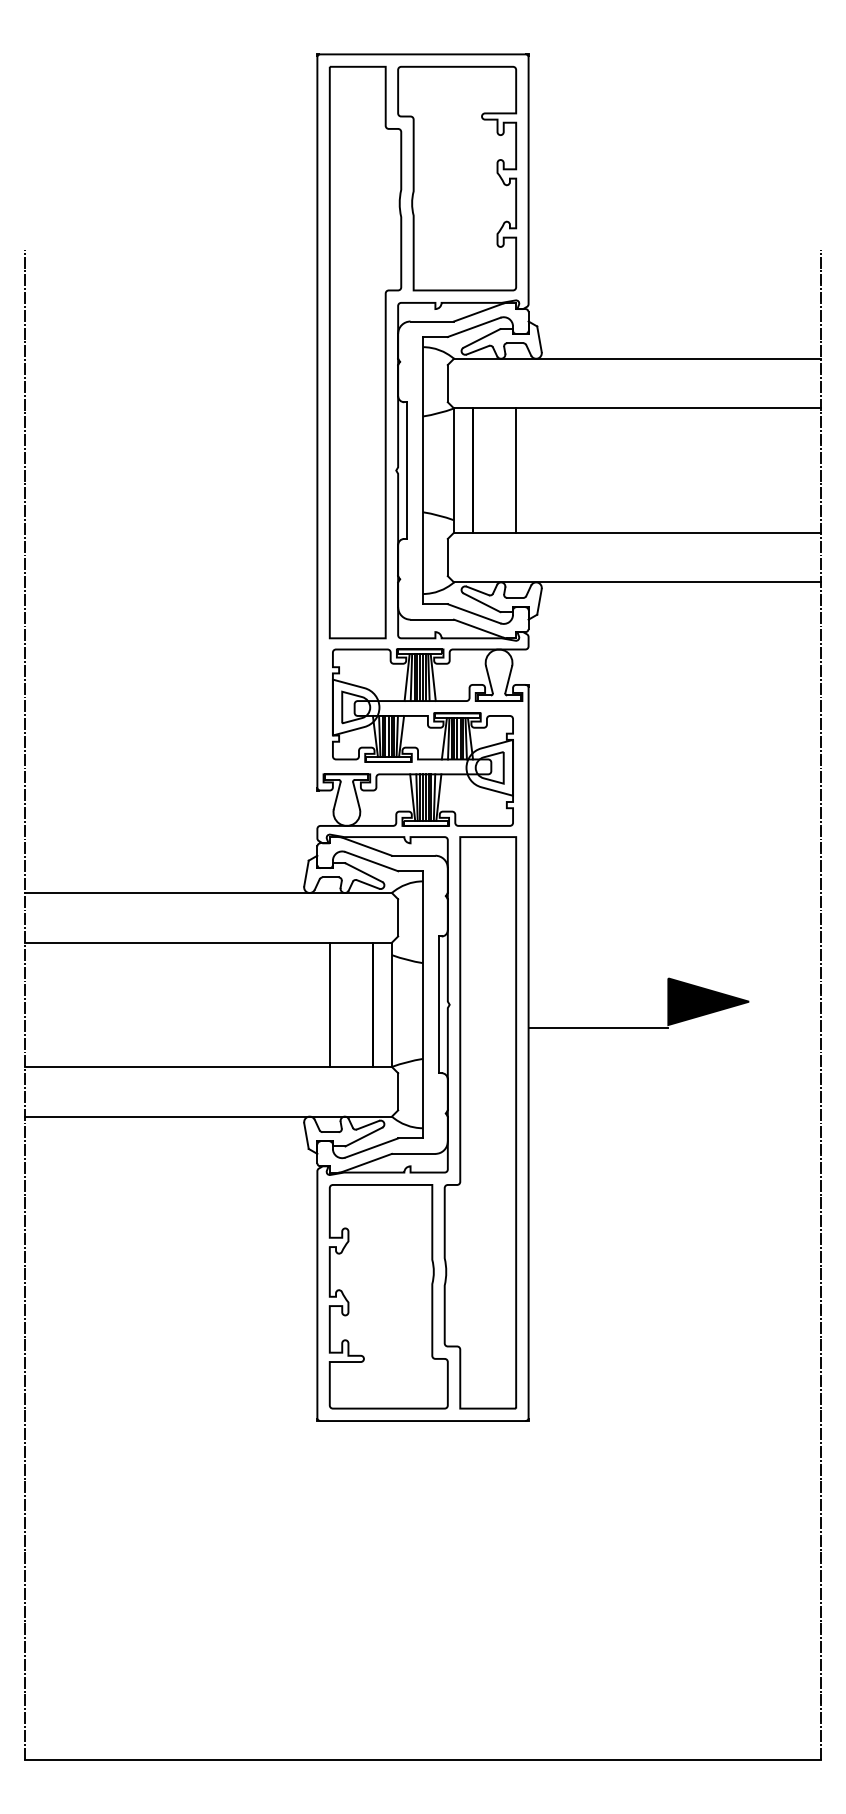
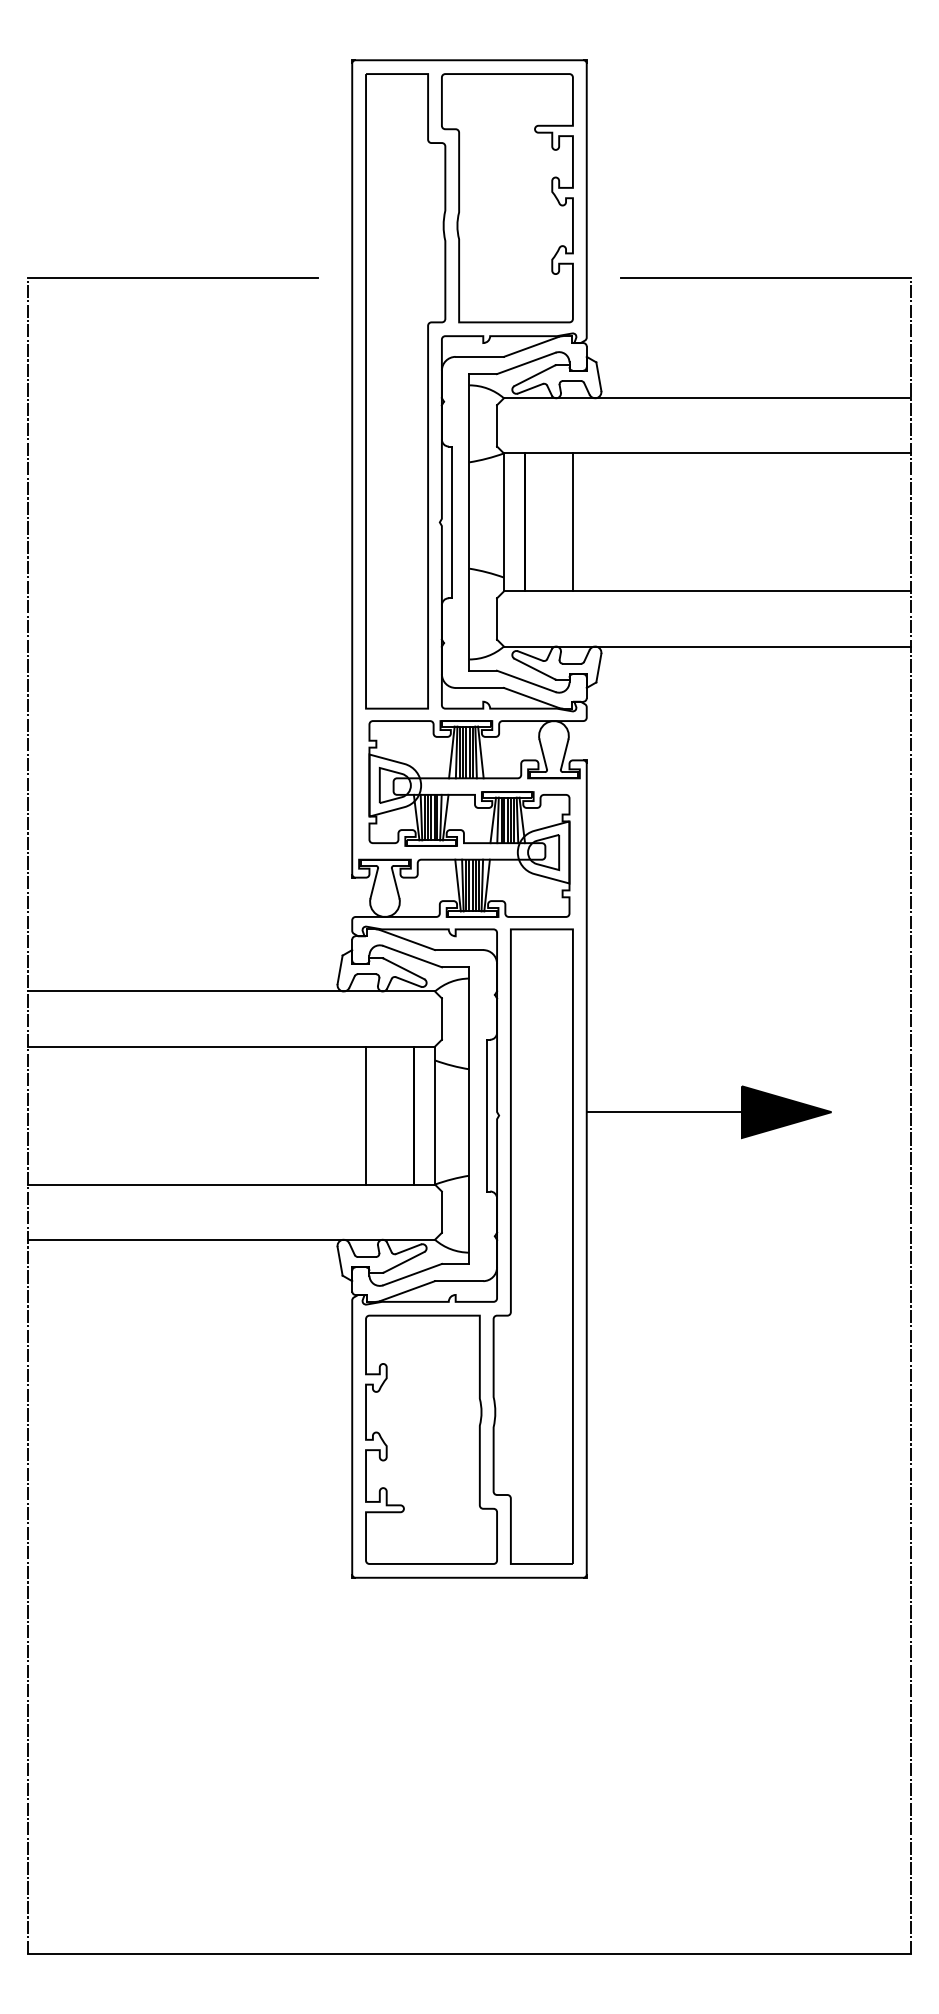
line: (155, 250) -> (172, 278), added
line: (689, 250) -> (765, 278), added
line: (598, 1027) -> (664, 1111), moved

